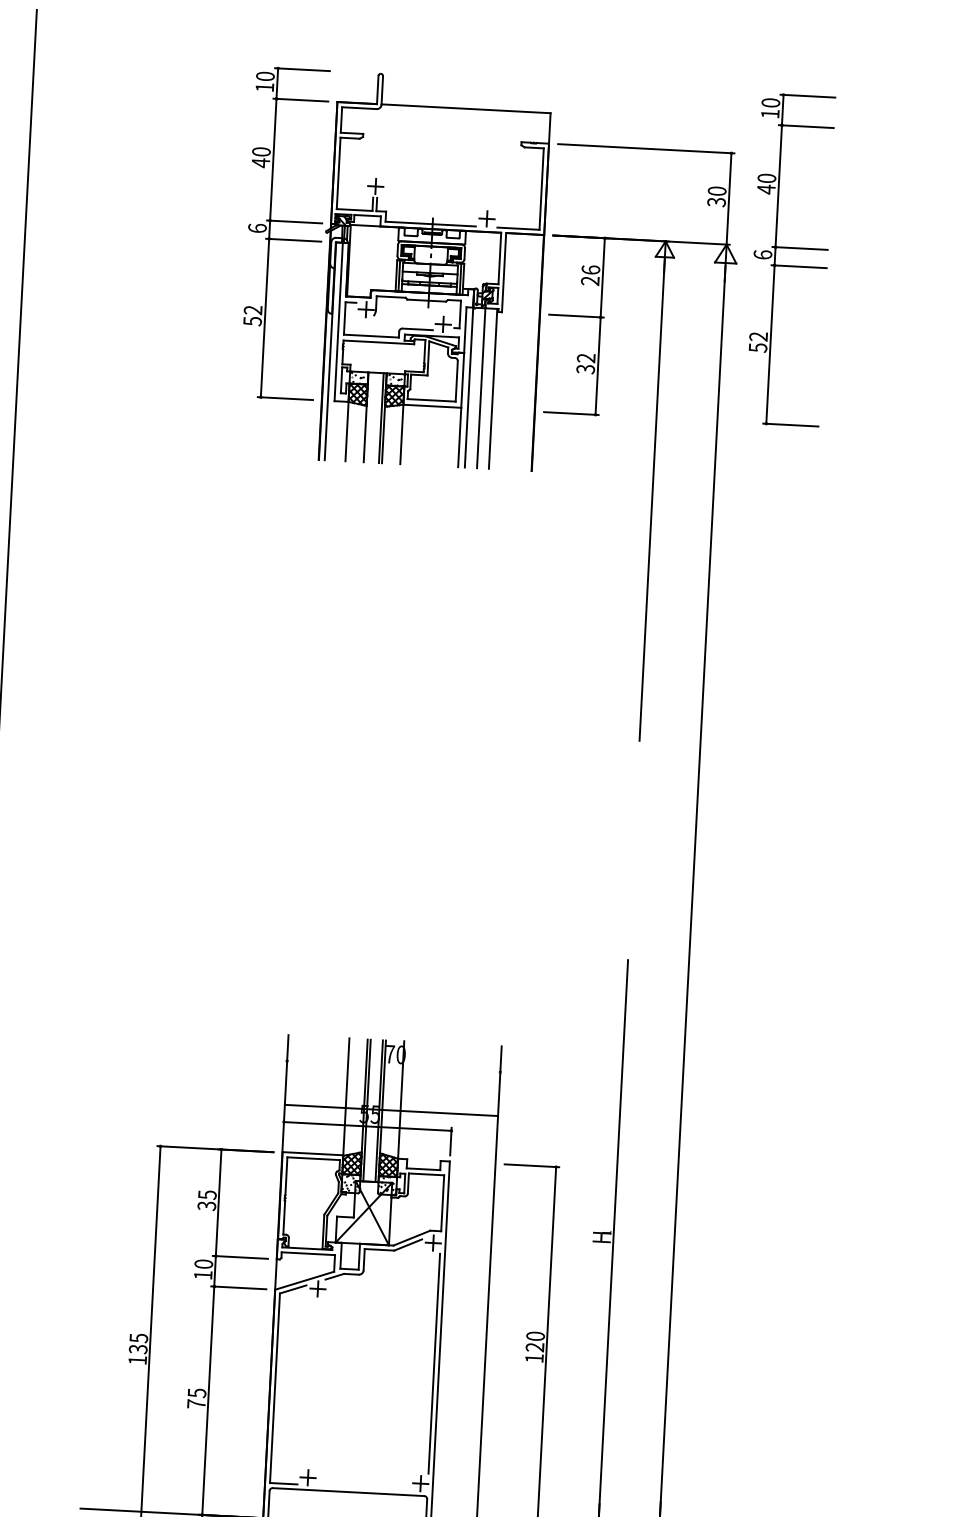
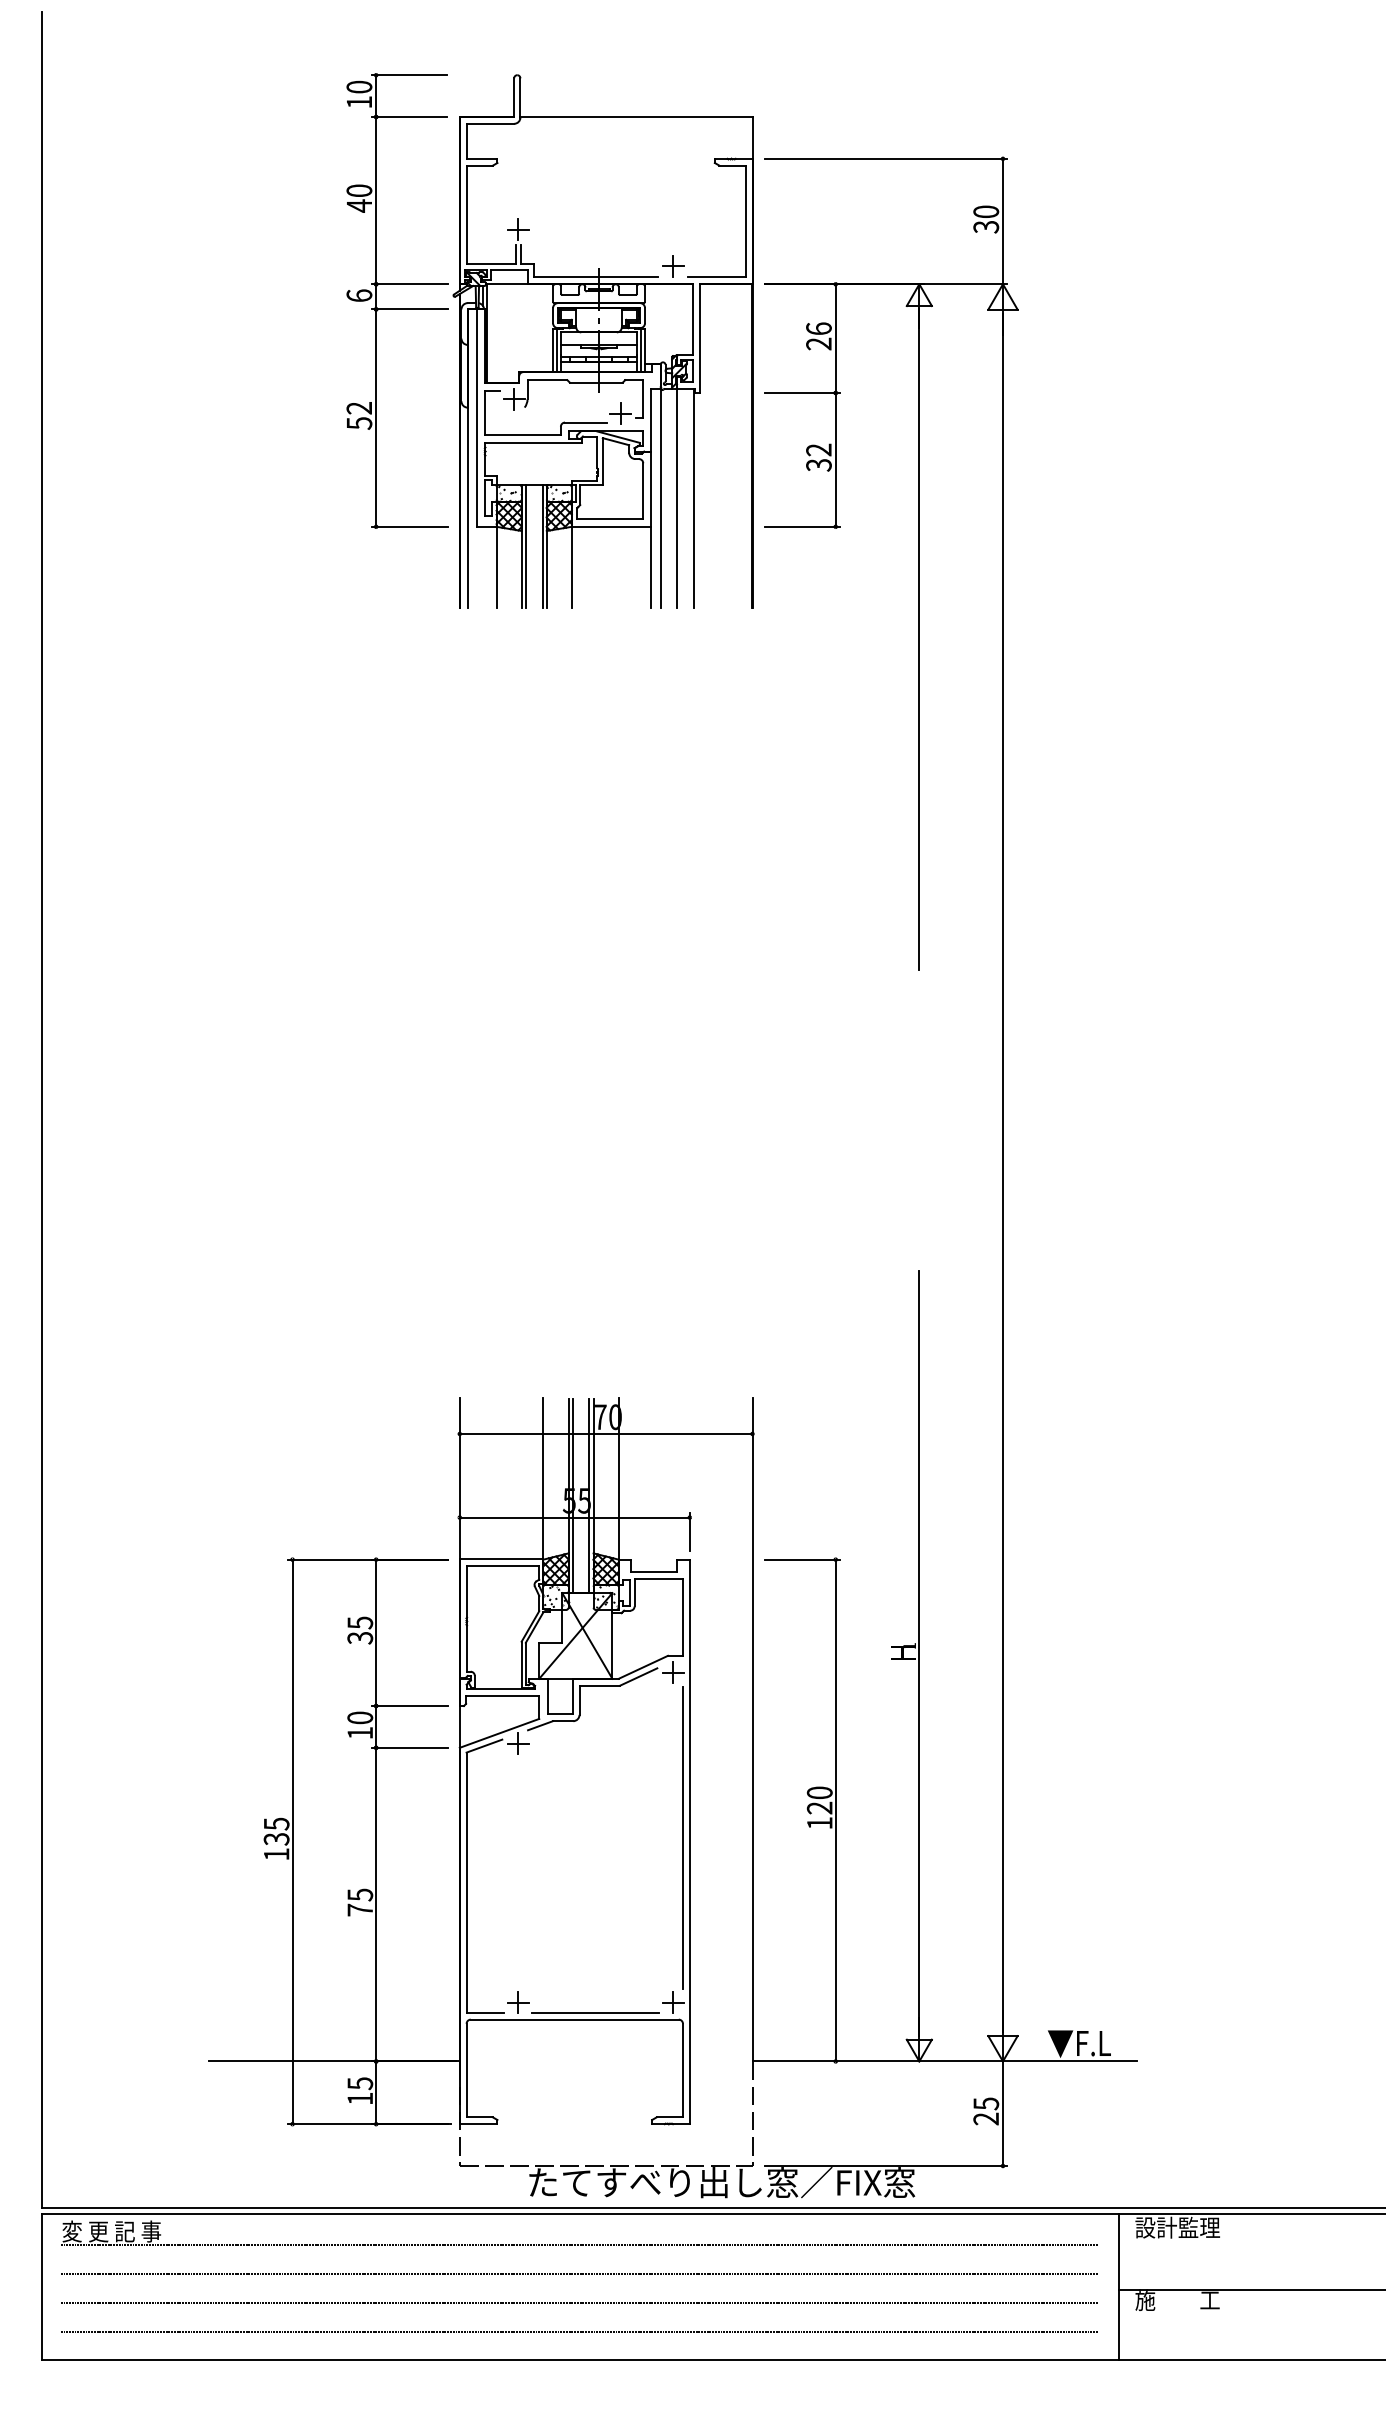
part: (790, 265) -> (1091, 308), removed
line: (368, 417) -> (525, 546), added
line: (391, 1110) -> (605, 1433), moved
line: (363, 1487) -> (595, 2012), added

